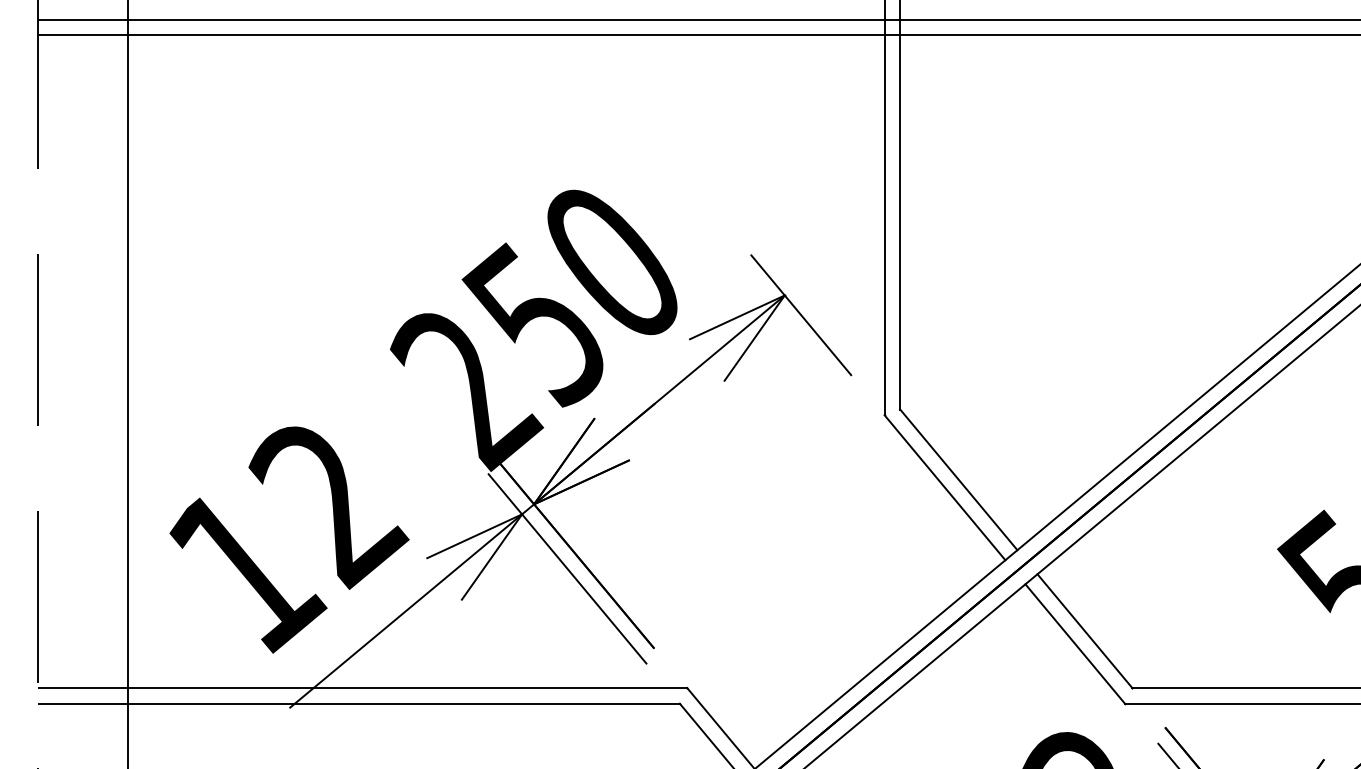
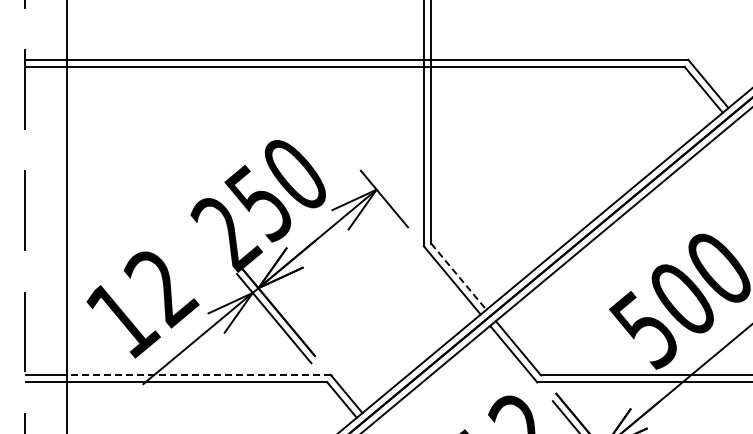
line: (960, 481) -> (459, 277), solid -> dashed
line: (406, 687) -> (198, 374), solid -> dashed

